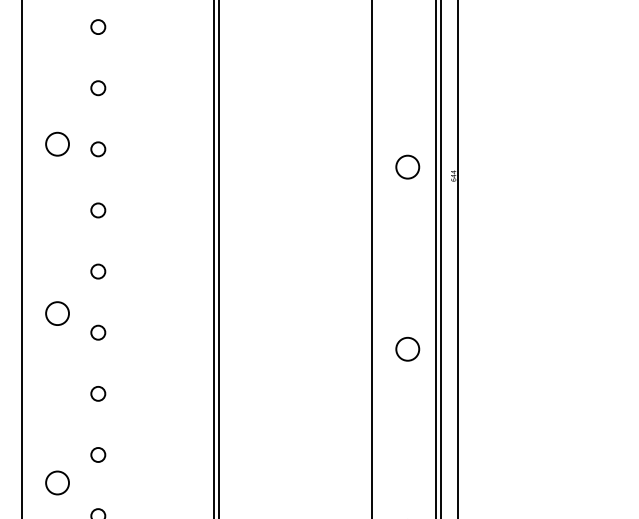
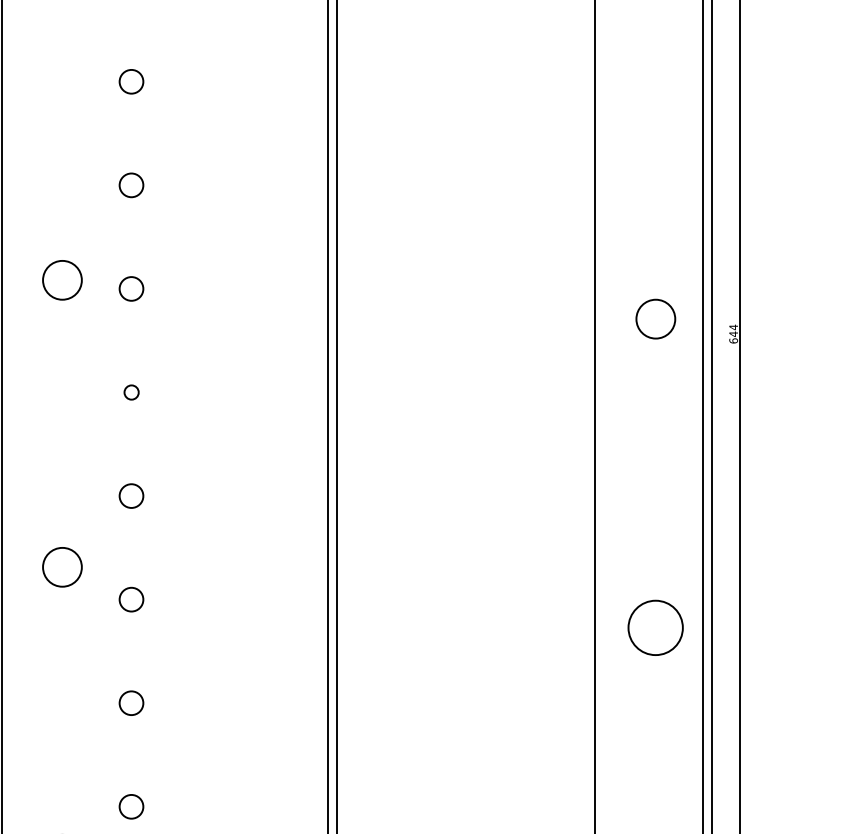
circle: (98, 210) -> (131, 392), size x0.6
circle: (407, 348) -> (655, 626), size x1.4

